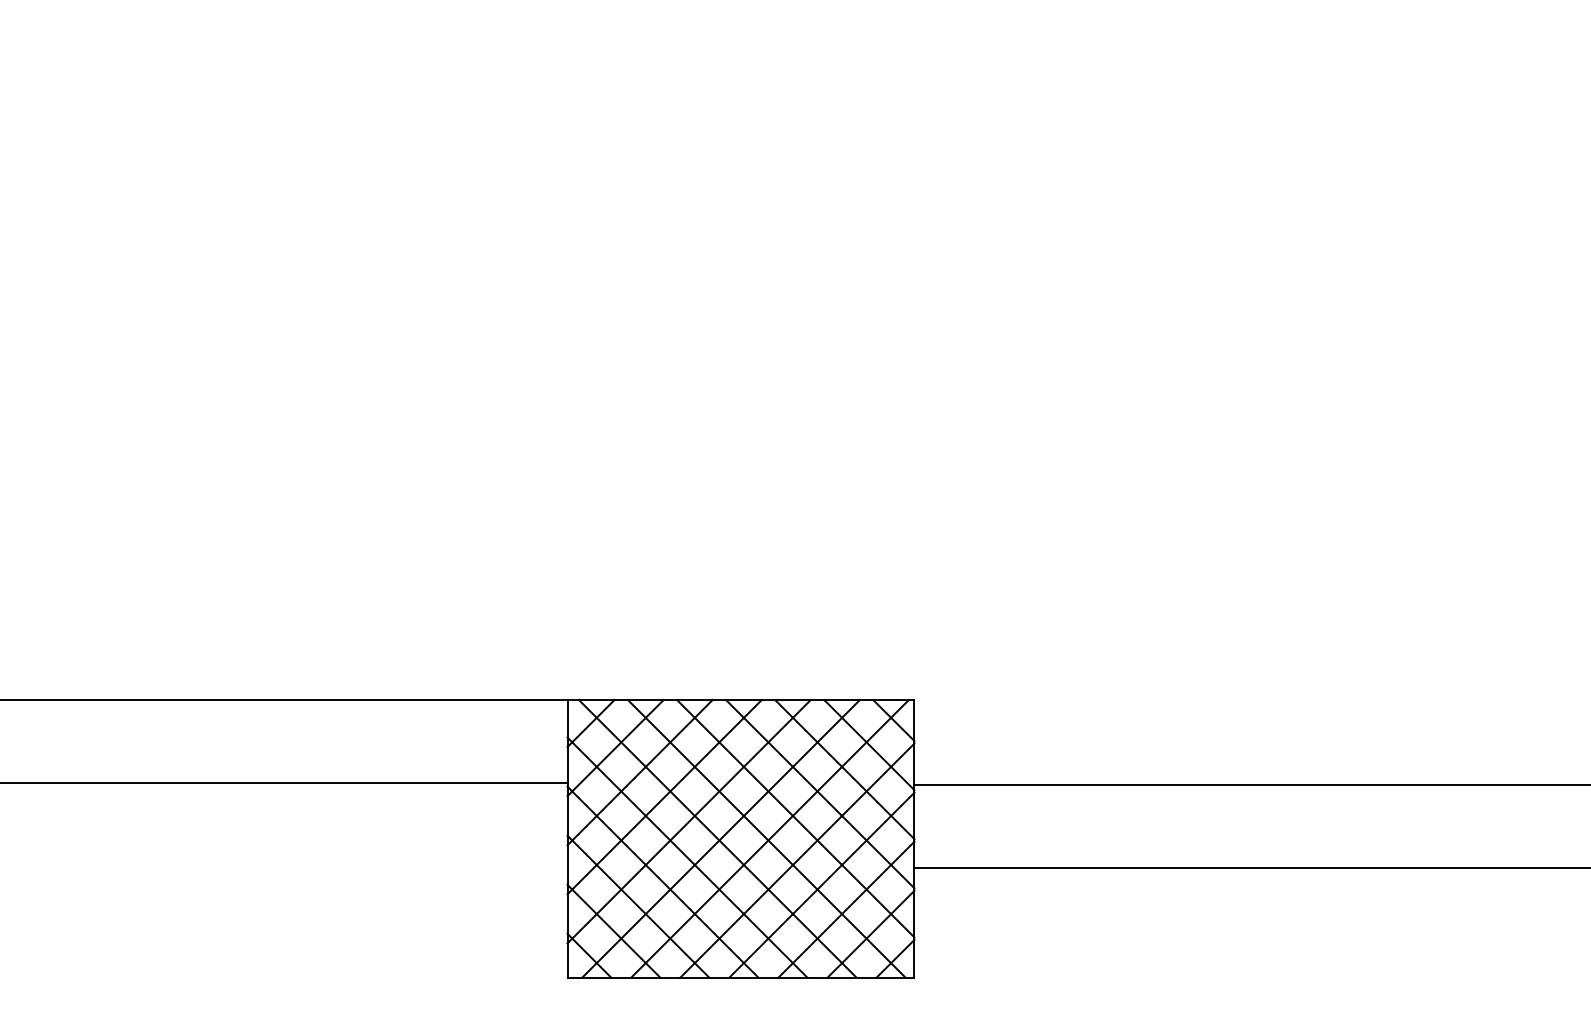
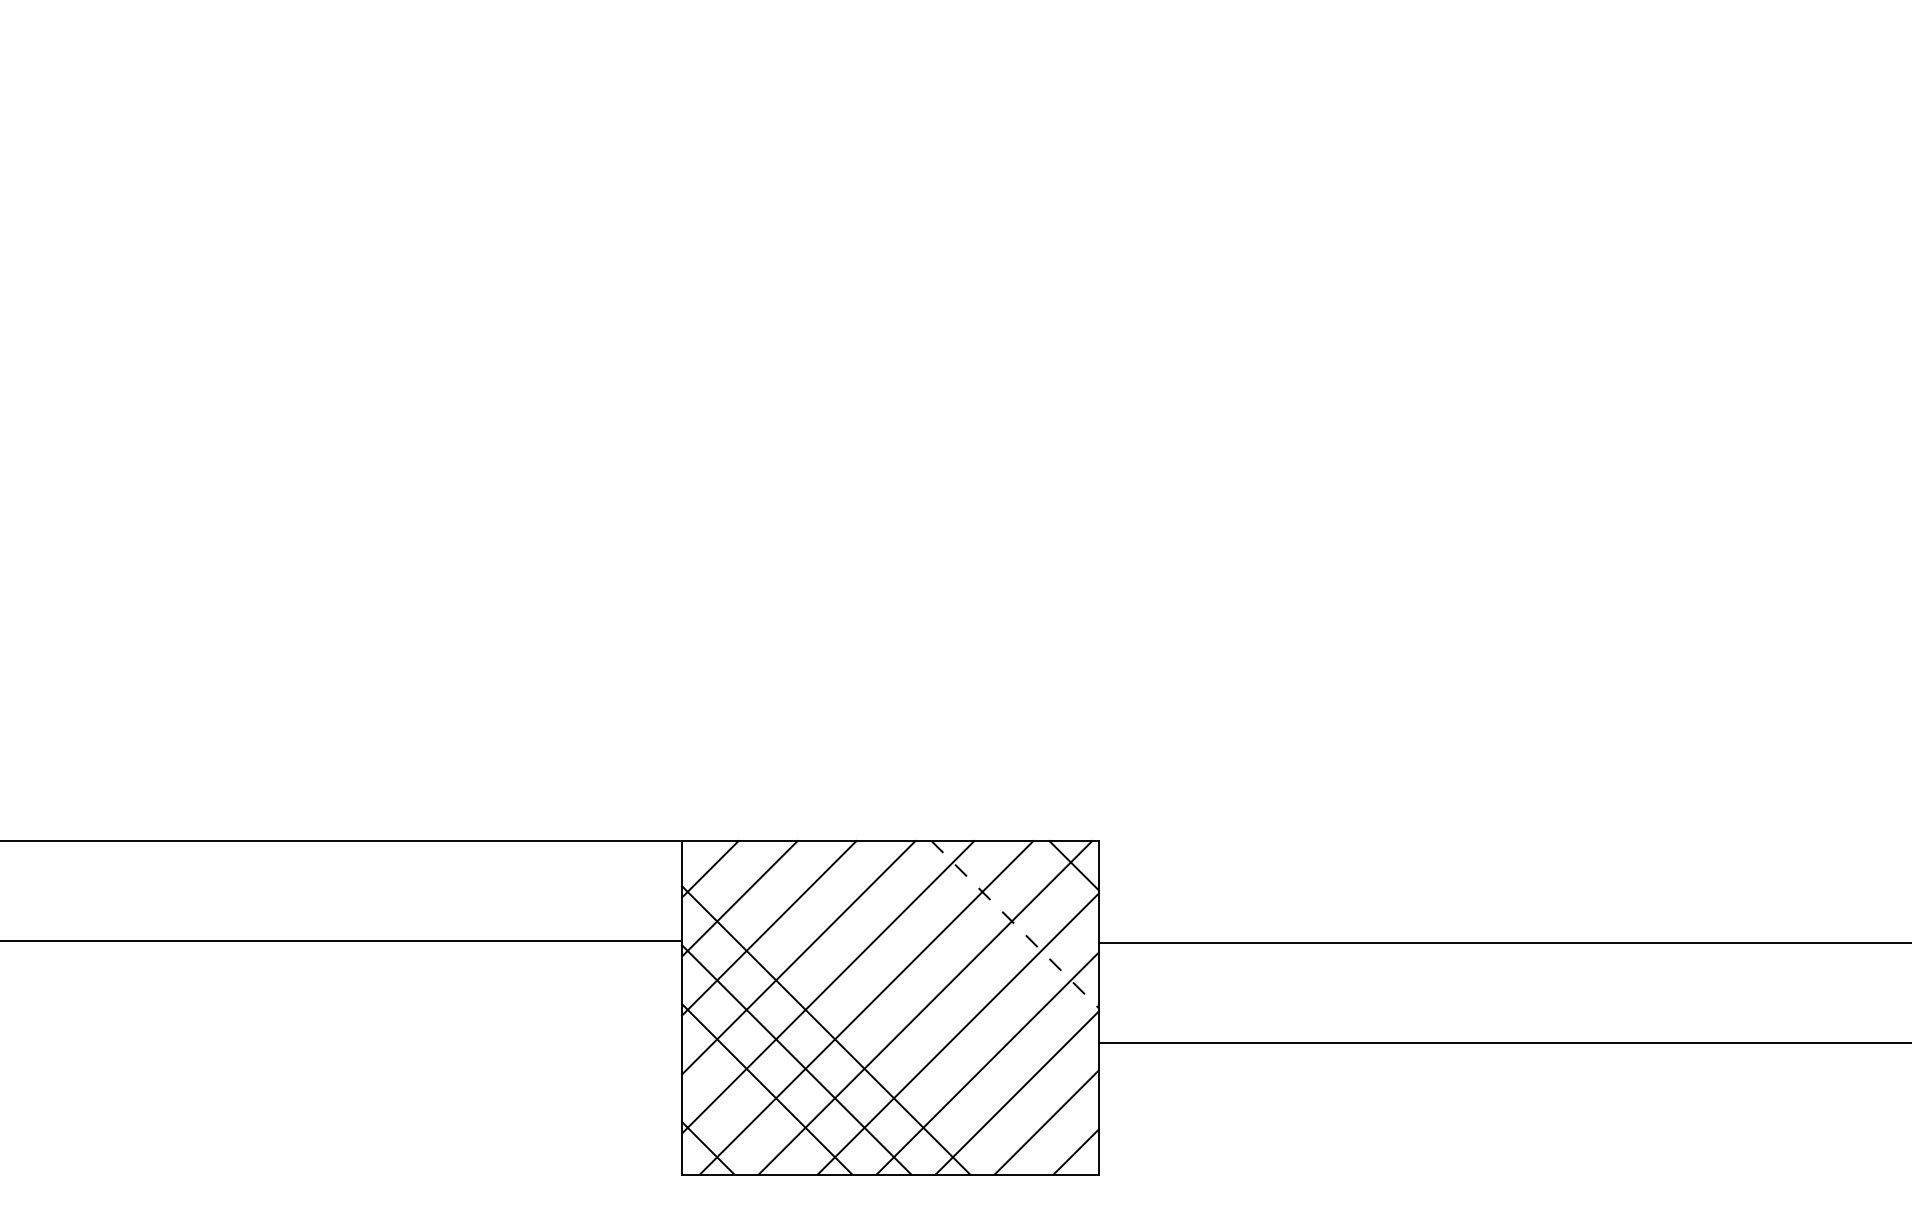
line: (869, 745) -> (1044, 895), removed
line: (845, 770) -> (1015, 925), solid -> dashed
line: (820, 794) -> (985, 954), removed
line: (795, 818) -> (955, 983), removed
line: (717, 838) -> (862, 1007), removed
line: (766, 838) -> (921, 1007), removed
line: (613, 930) -> (737, 1118), removed

